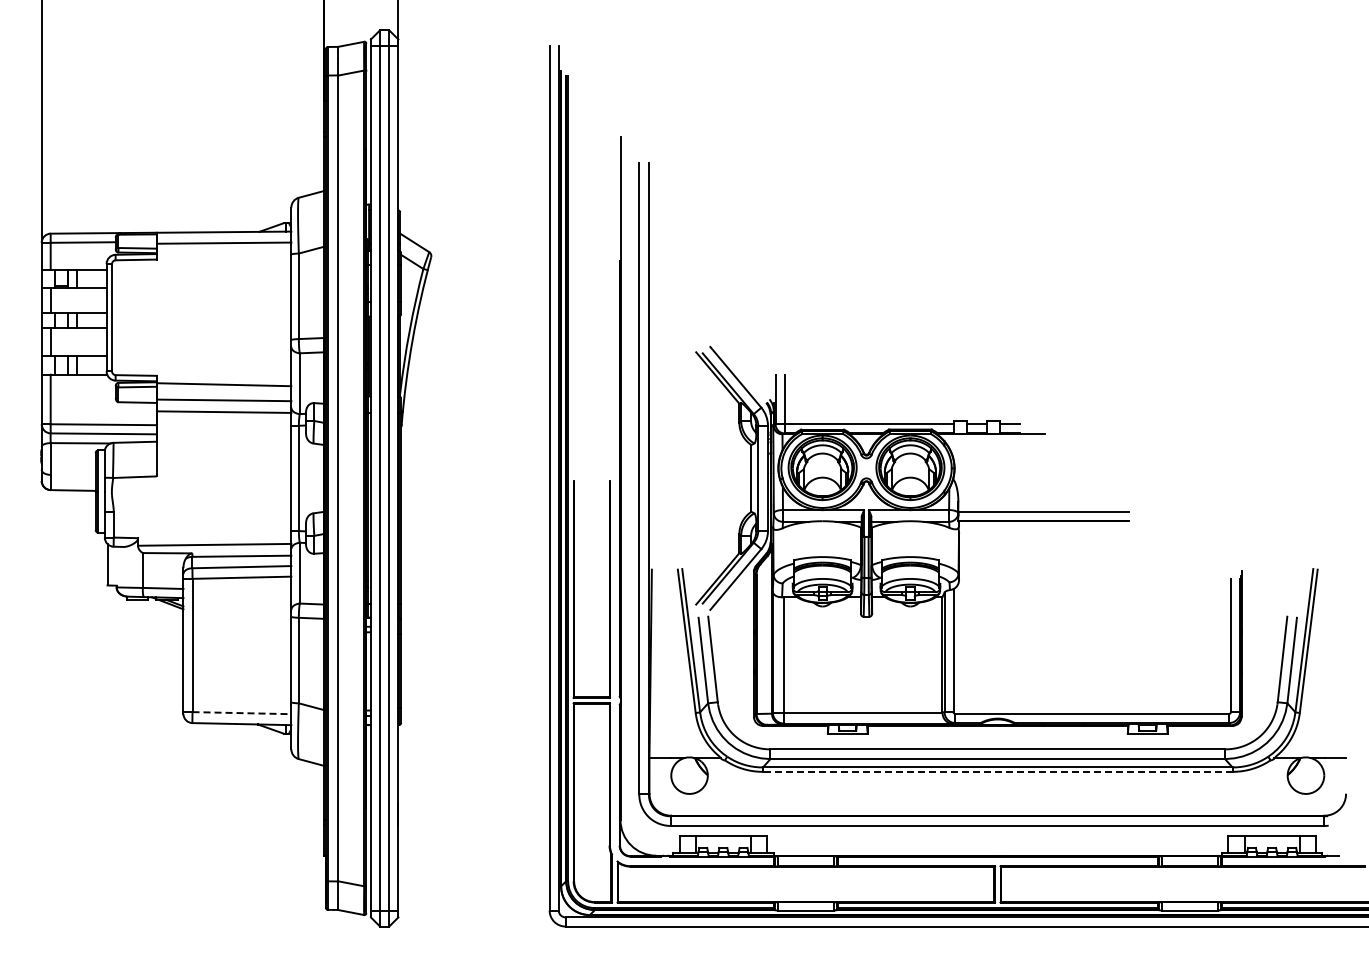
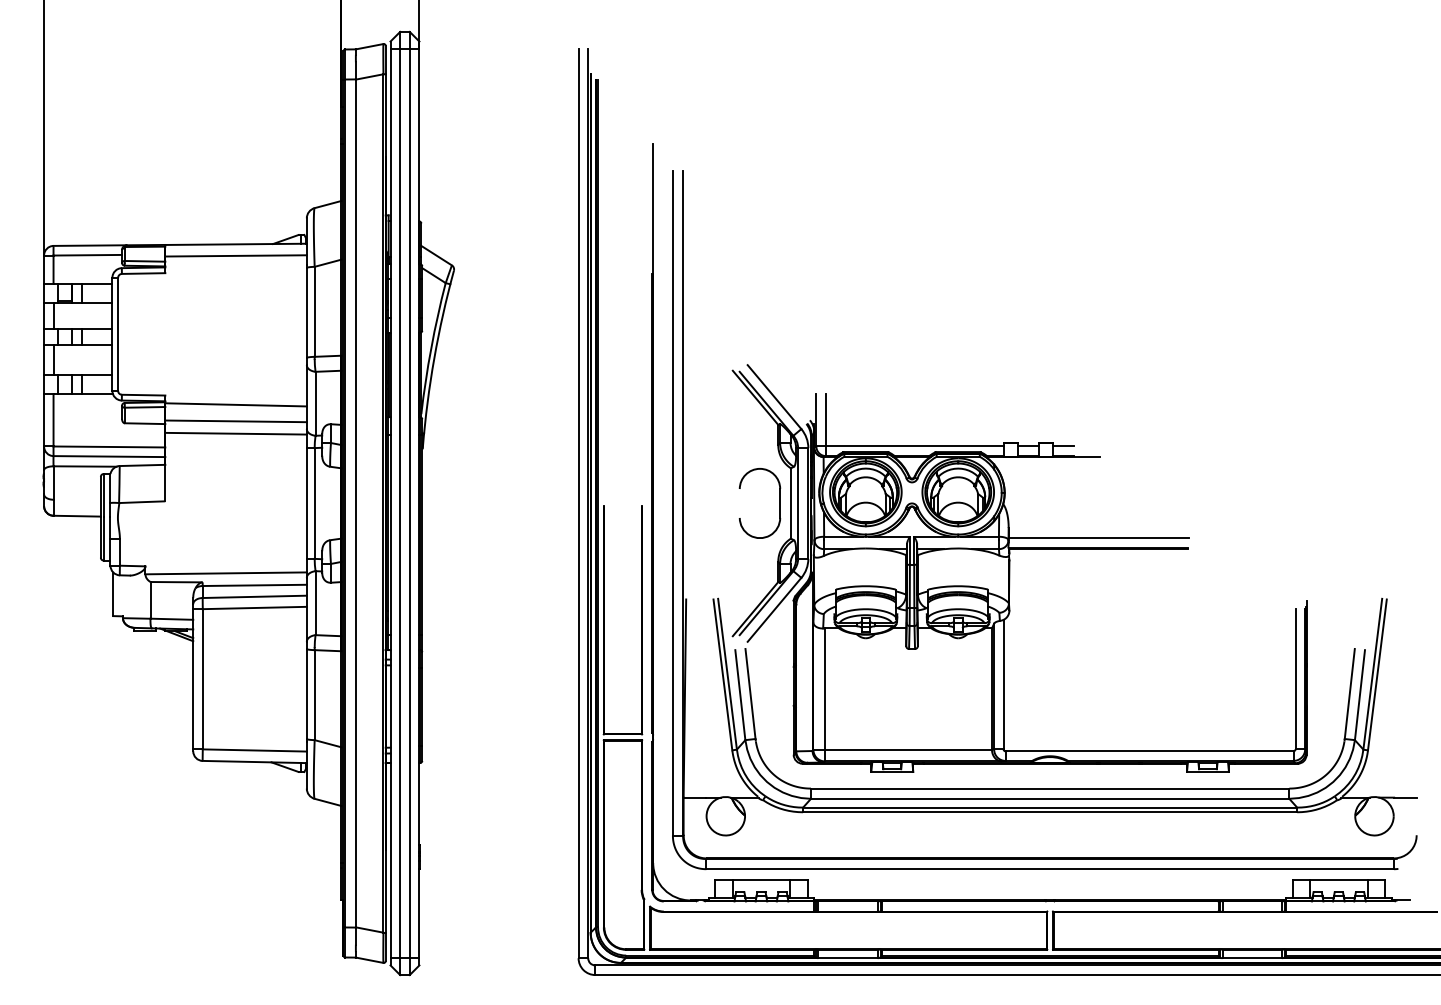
part: (740, 478) -> (779, 503), added
line: (242, 713) -> (255, 750), dashed -> solid
line: (997, 771) -> (1049, 811), dashed -> solid

